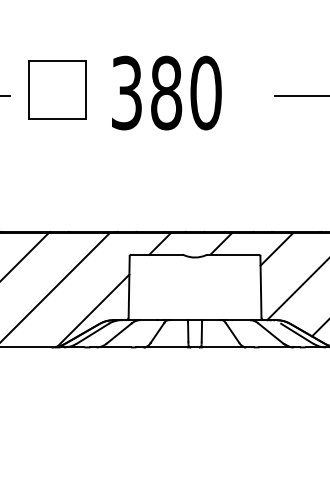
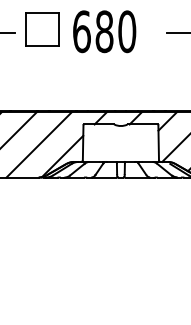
text: (126, 92) -> (81, 31), 380 -> 680

